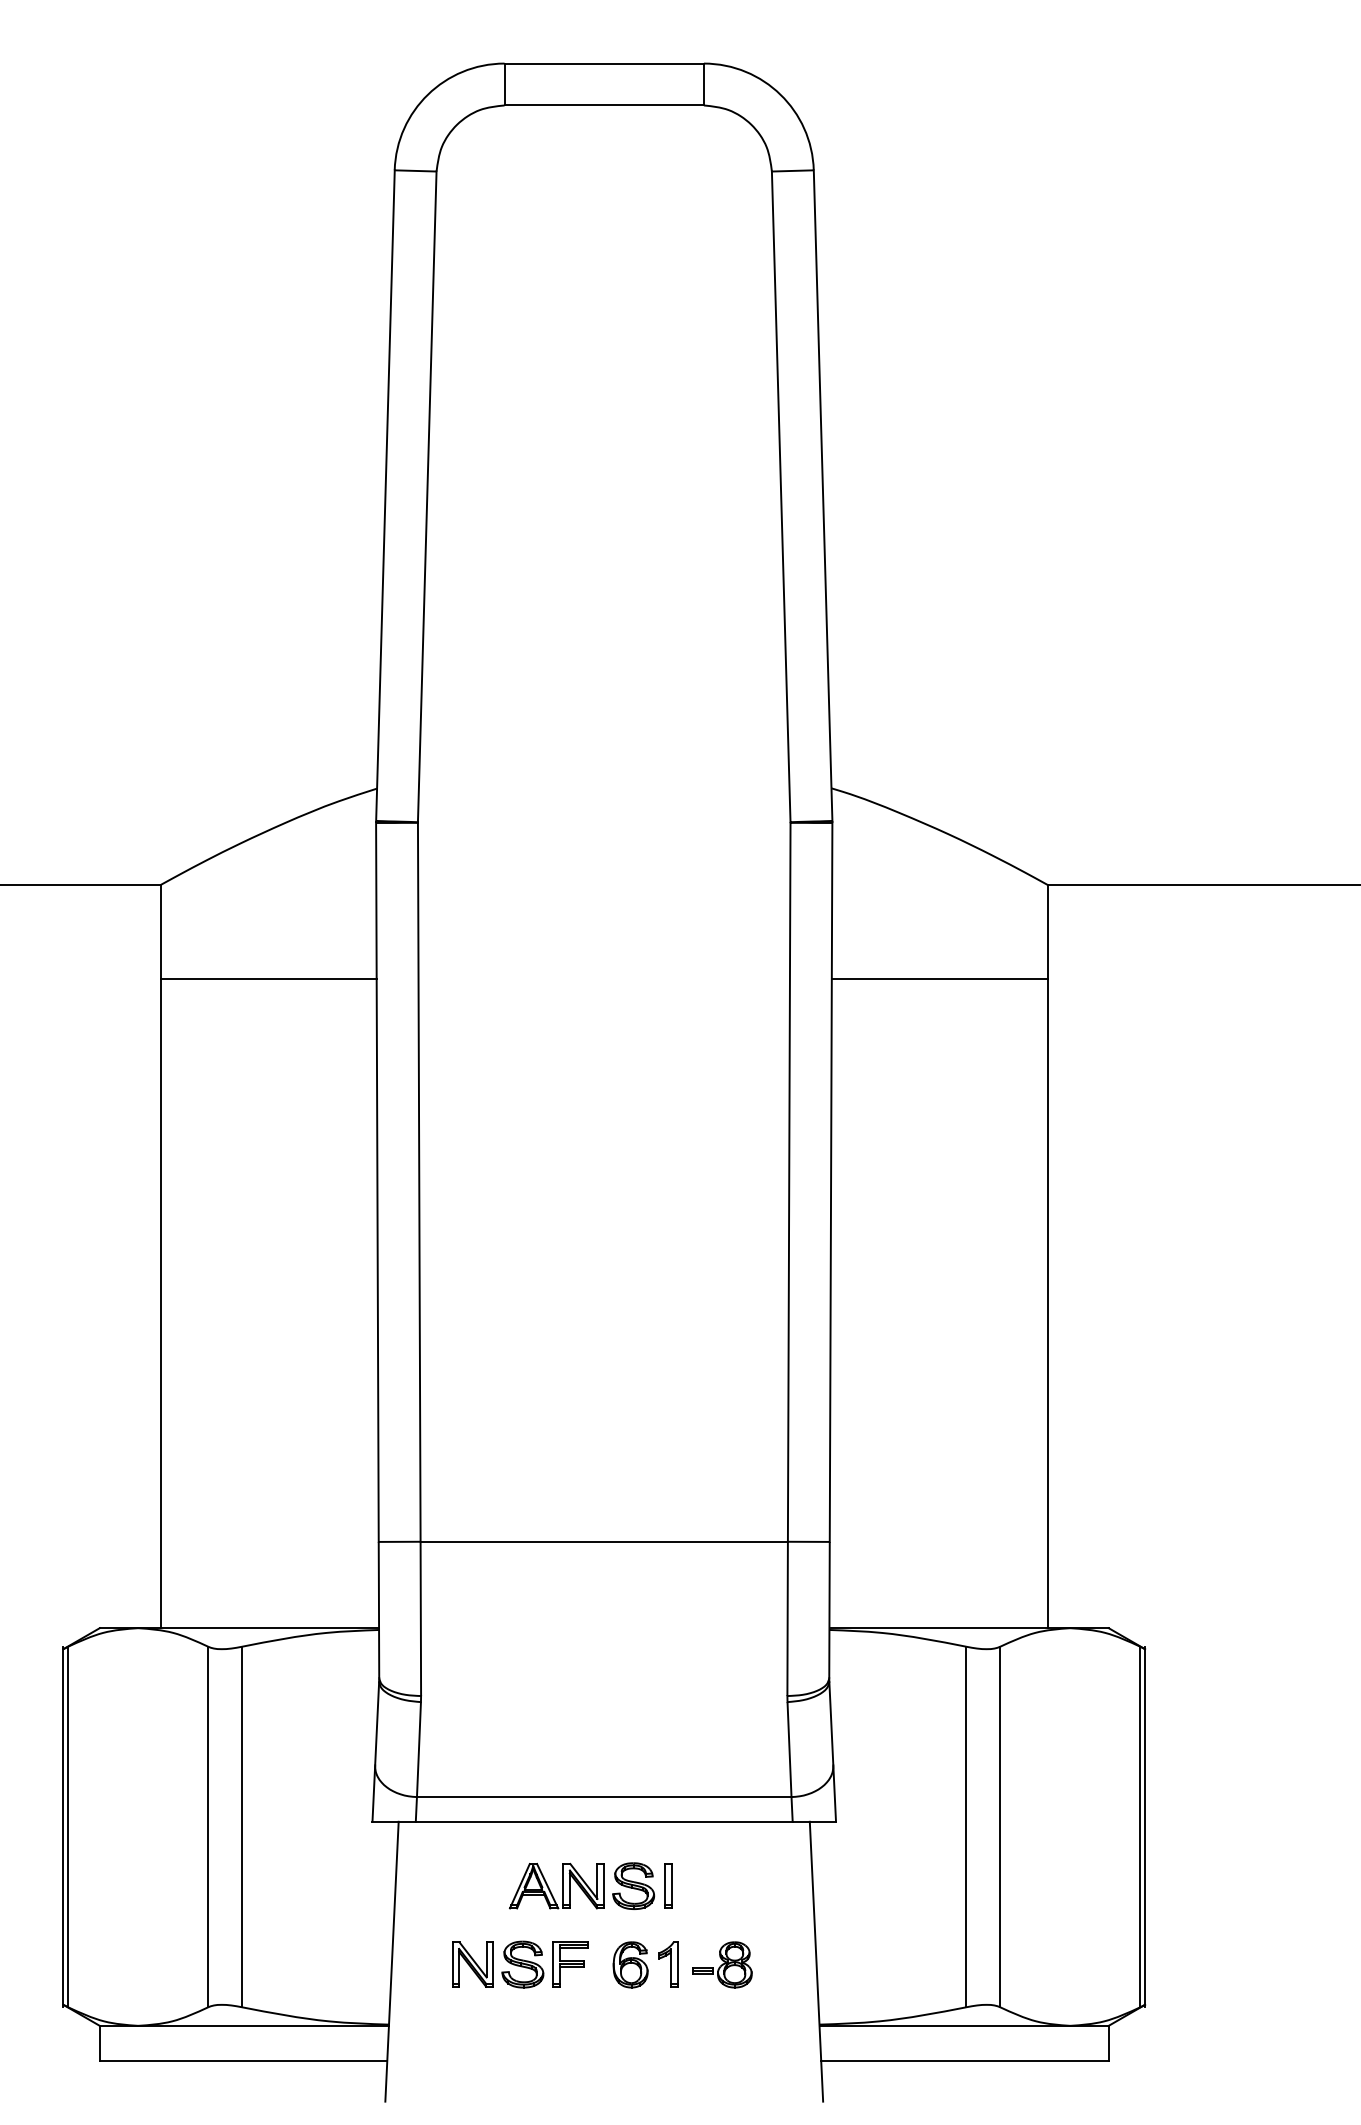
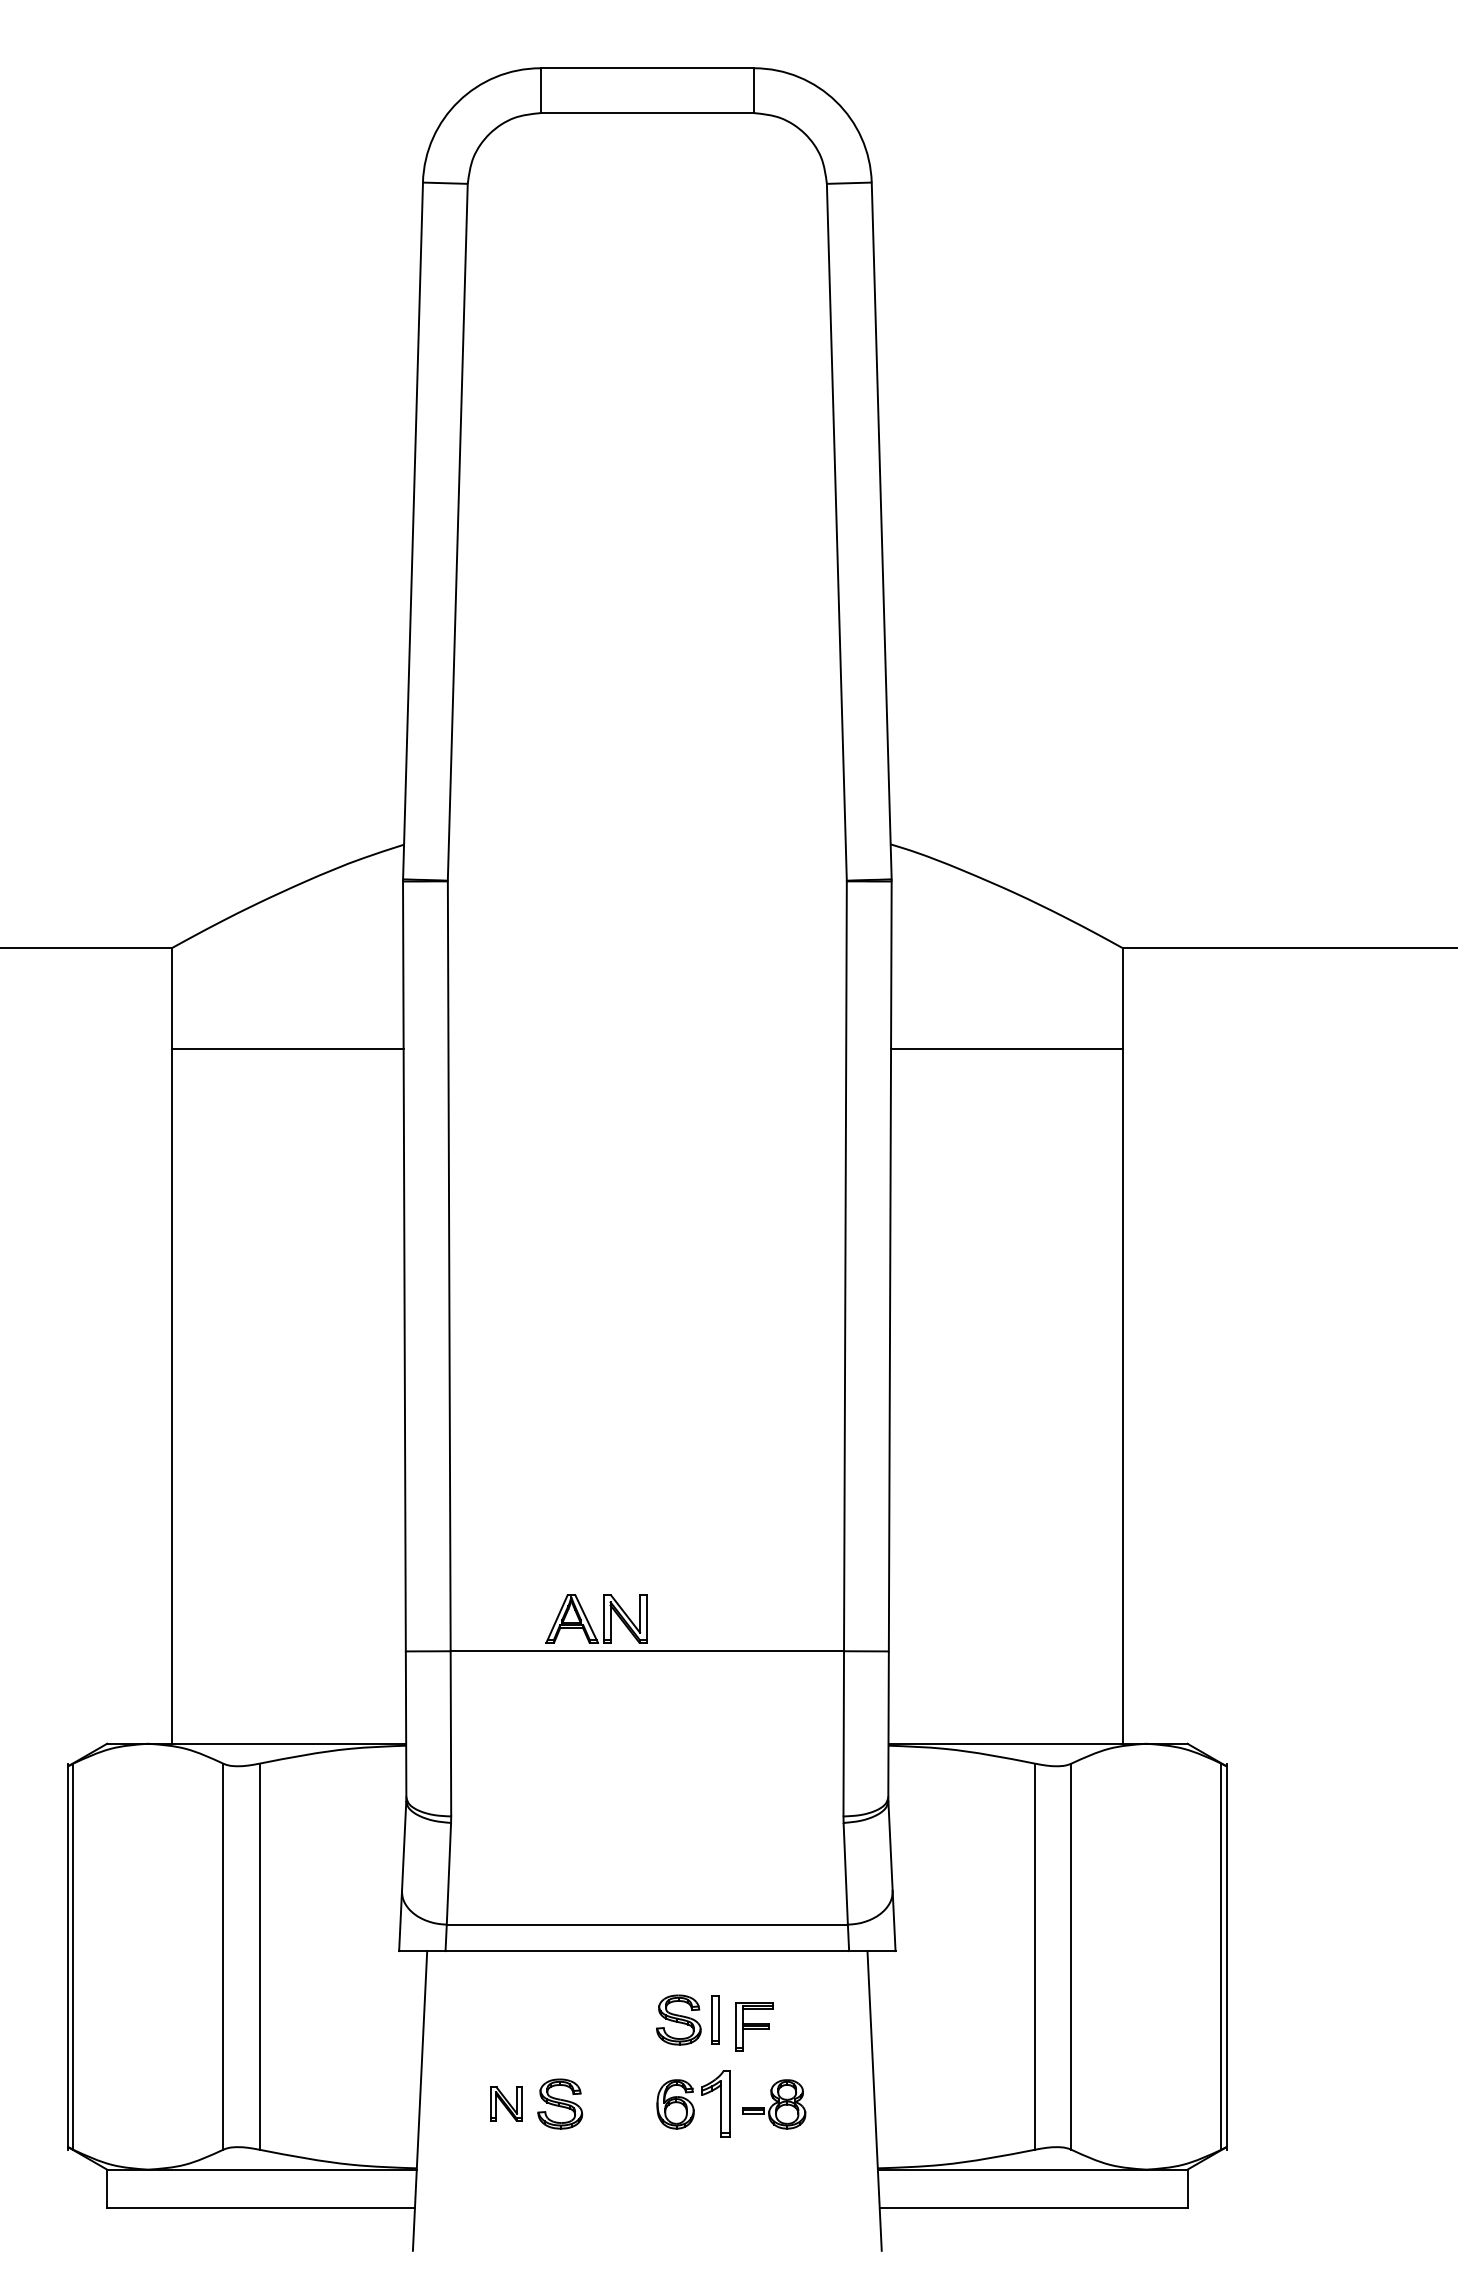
part: (563, 1885) -> (603, 1618), moved
part: (472, 1964) -> (506, 2103), size x0.7
part: (570, 1964) -> (754, 2026), moved
part: (667, 1964) -> (715, 2103), size x1.4

